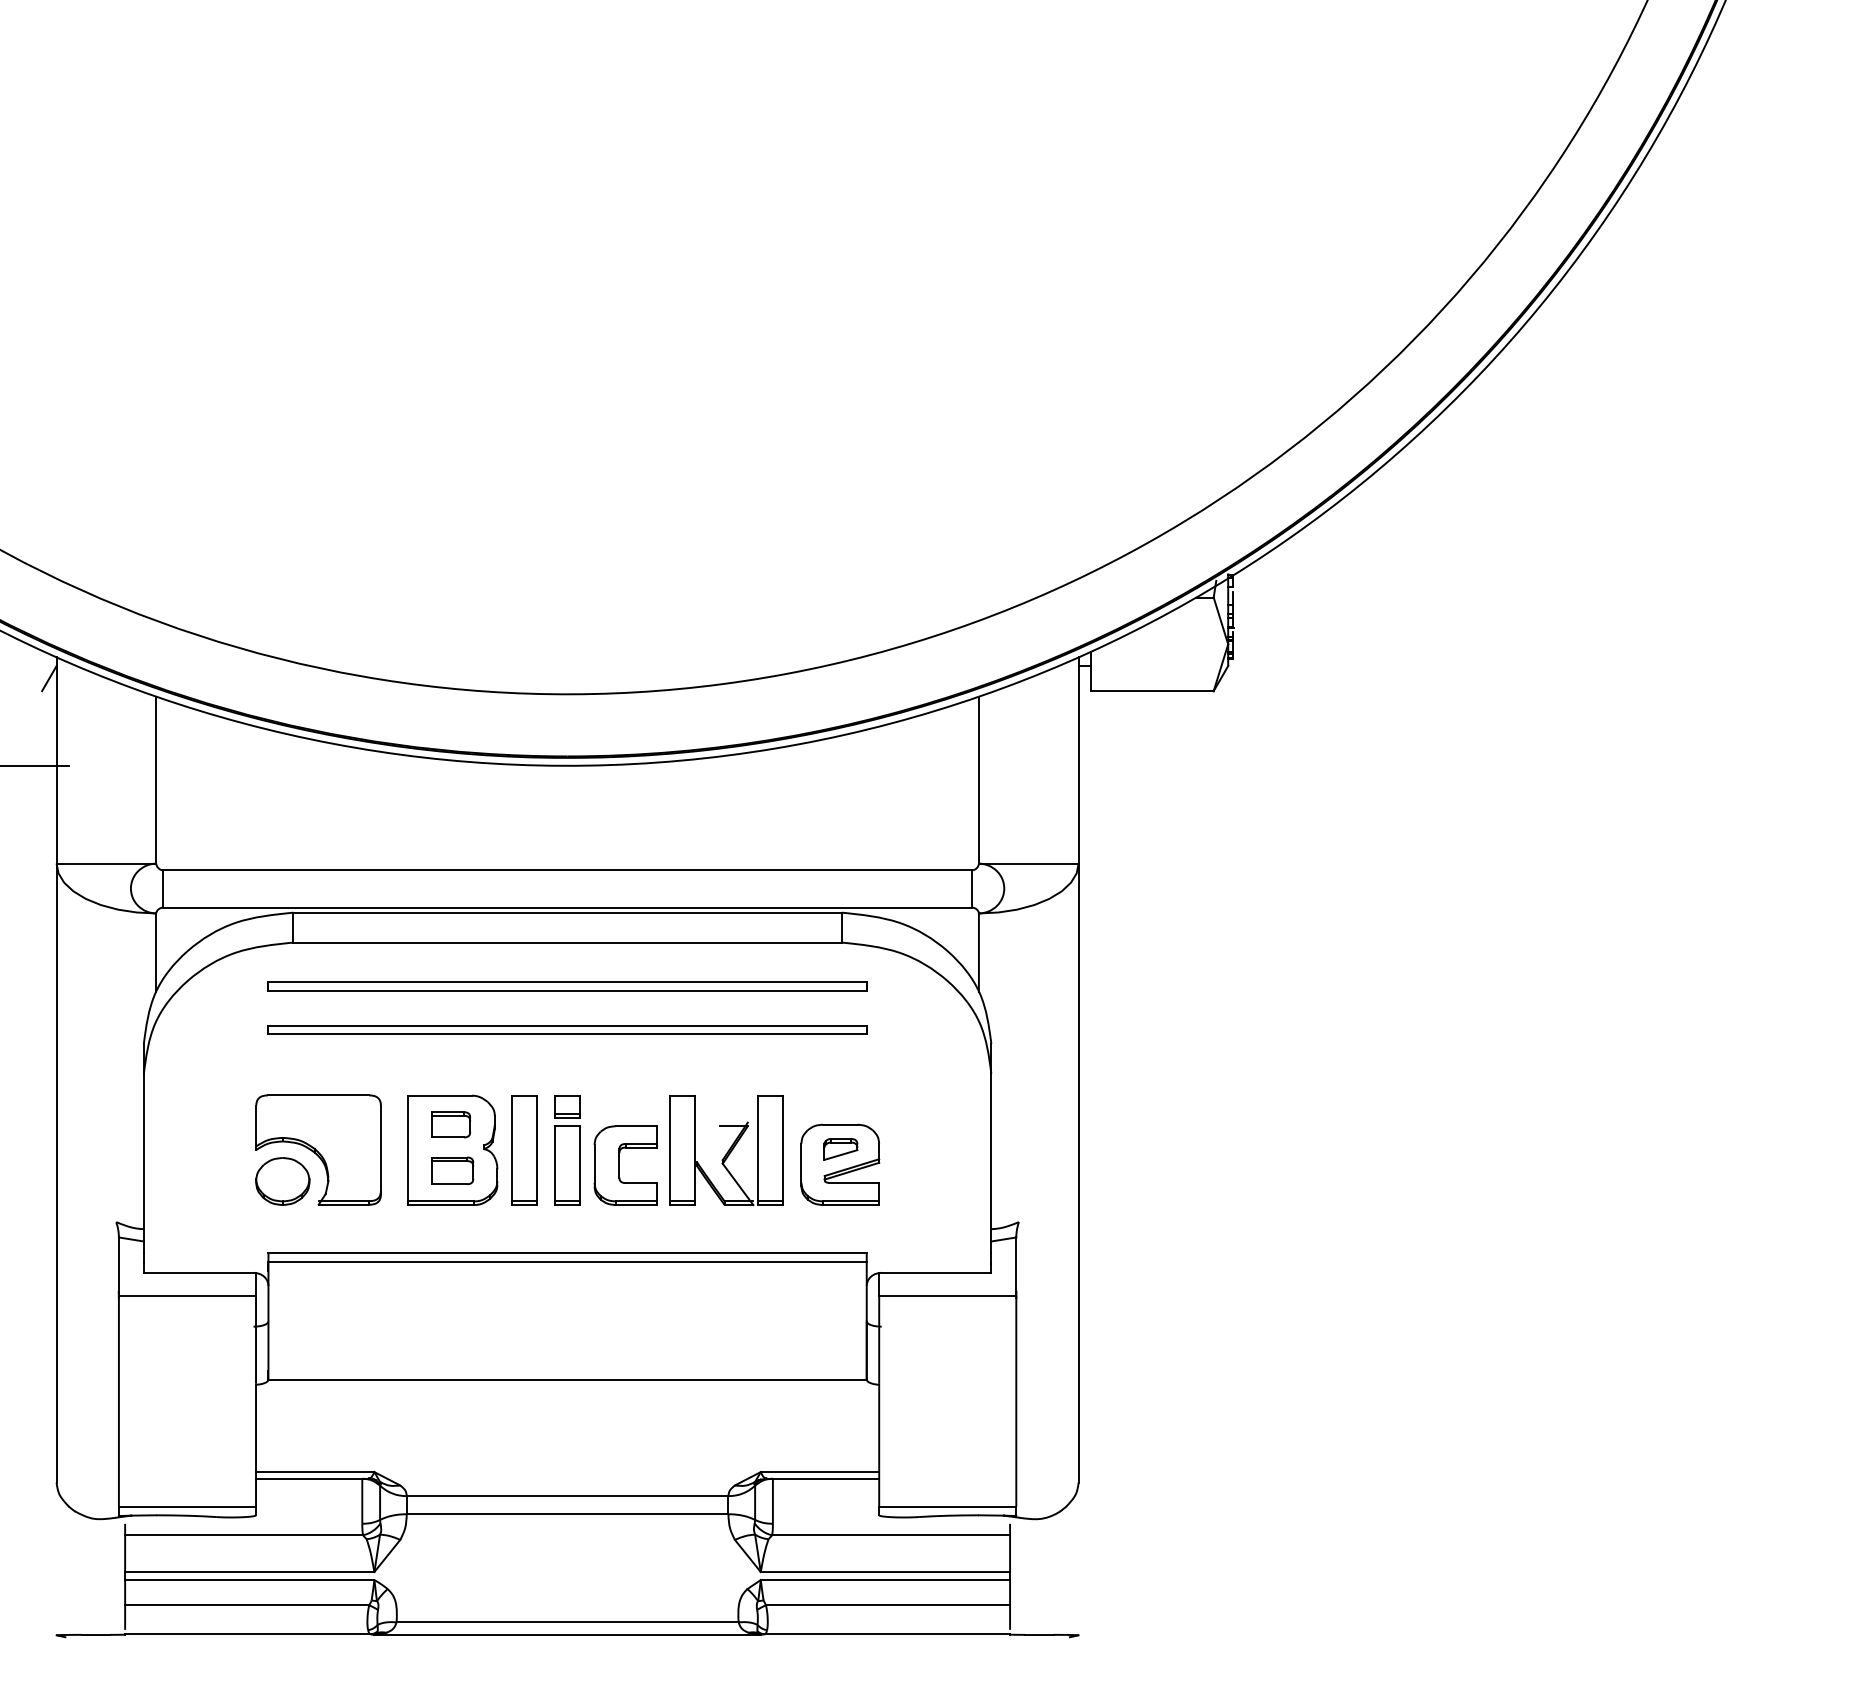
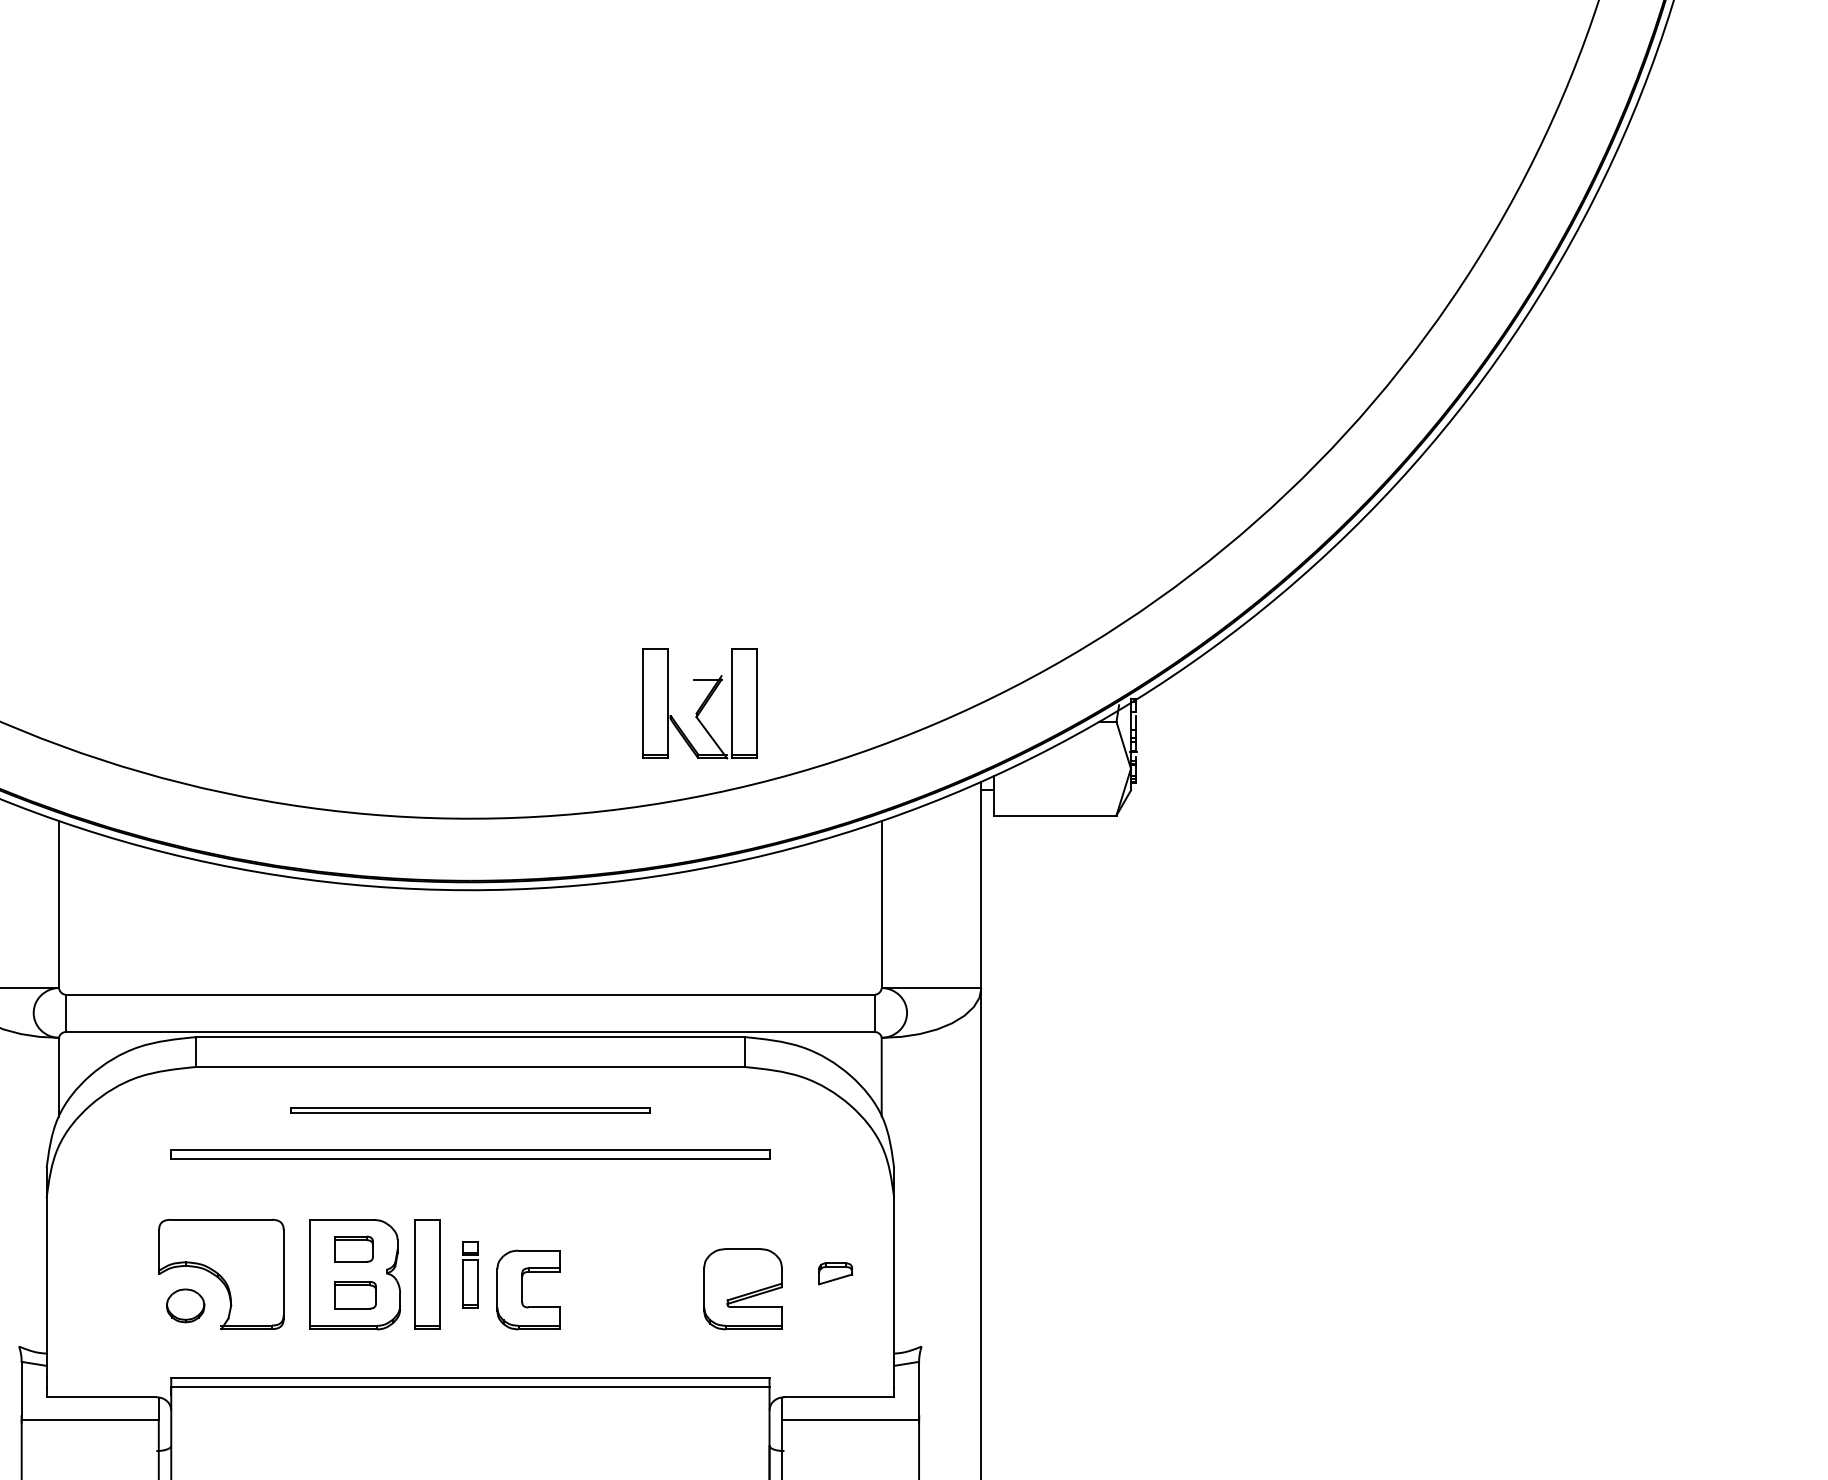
part: (567, 986) -> (470, 1110), size x0.6
part: (840, 1149) -> (835, 1273), moved
part: (567, 1150) -> (470, 1274), size x0.6
part: (726, 1150) -> (700, 703), moved
part: (282, 1181) -> (185, 1305), size x0.7

